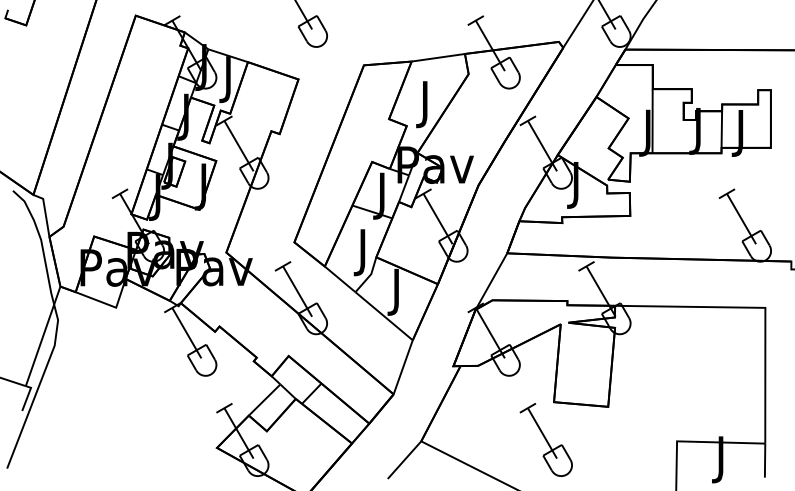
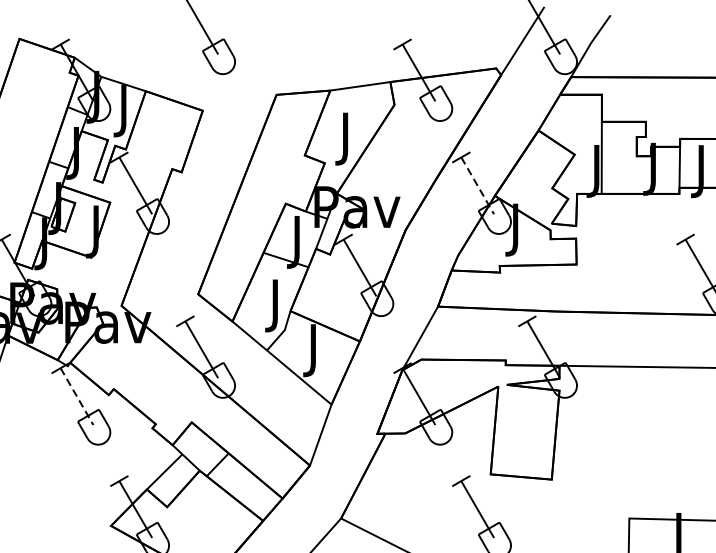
line: (542, 146) -> (477, 186), solid -> dashed
line: (187, 333) -> (77, 396), solid -> dashed

